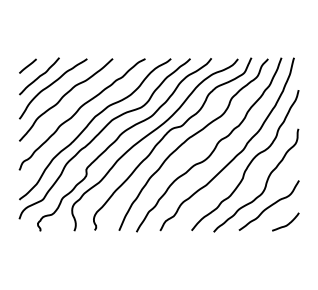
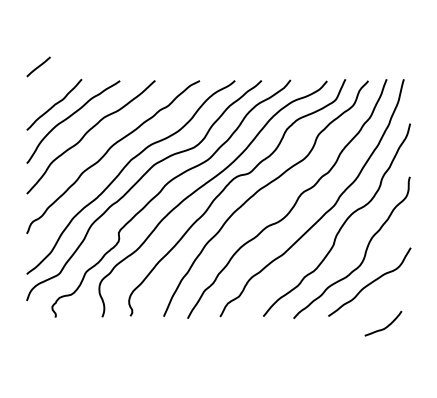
line: (27, 65) -> (38, 66), moved
curve: (286, 224) -> (384, 327), moved

